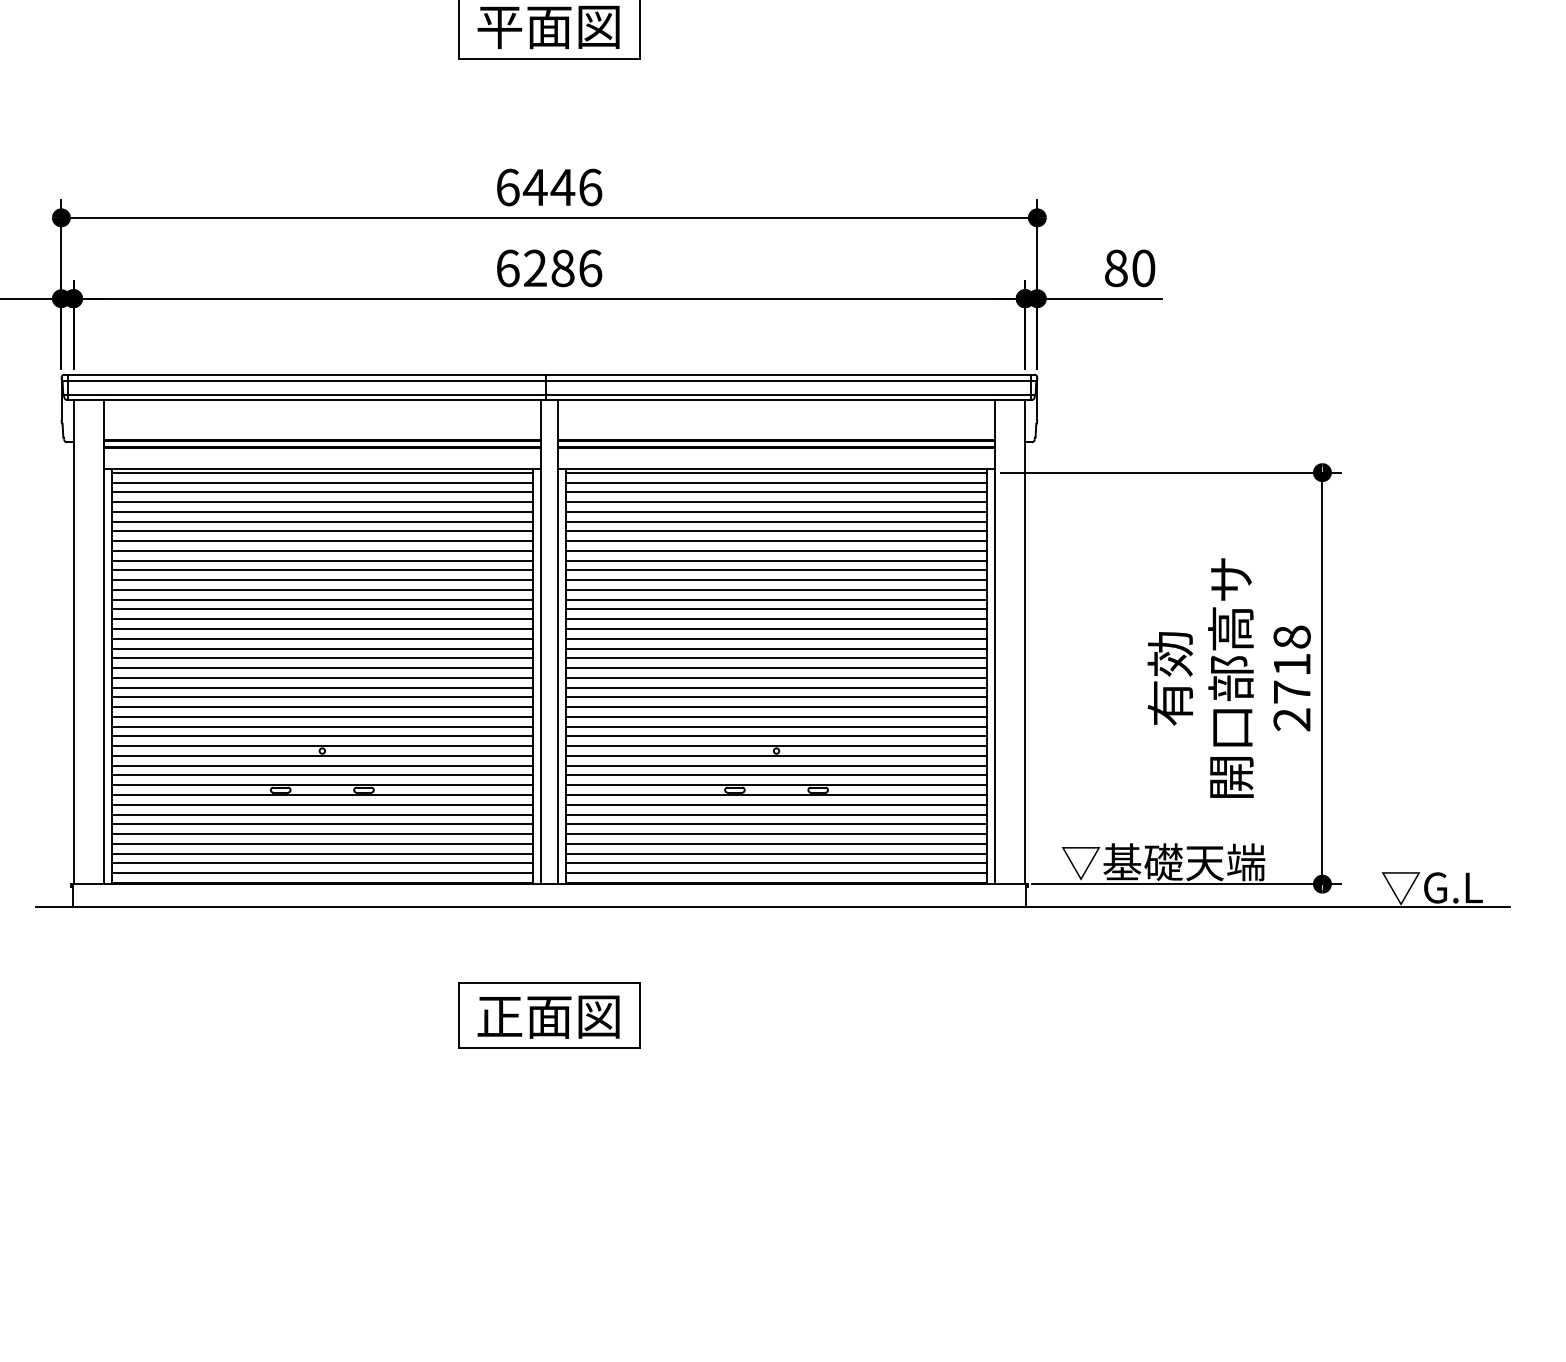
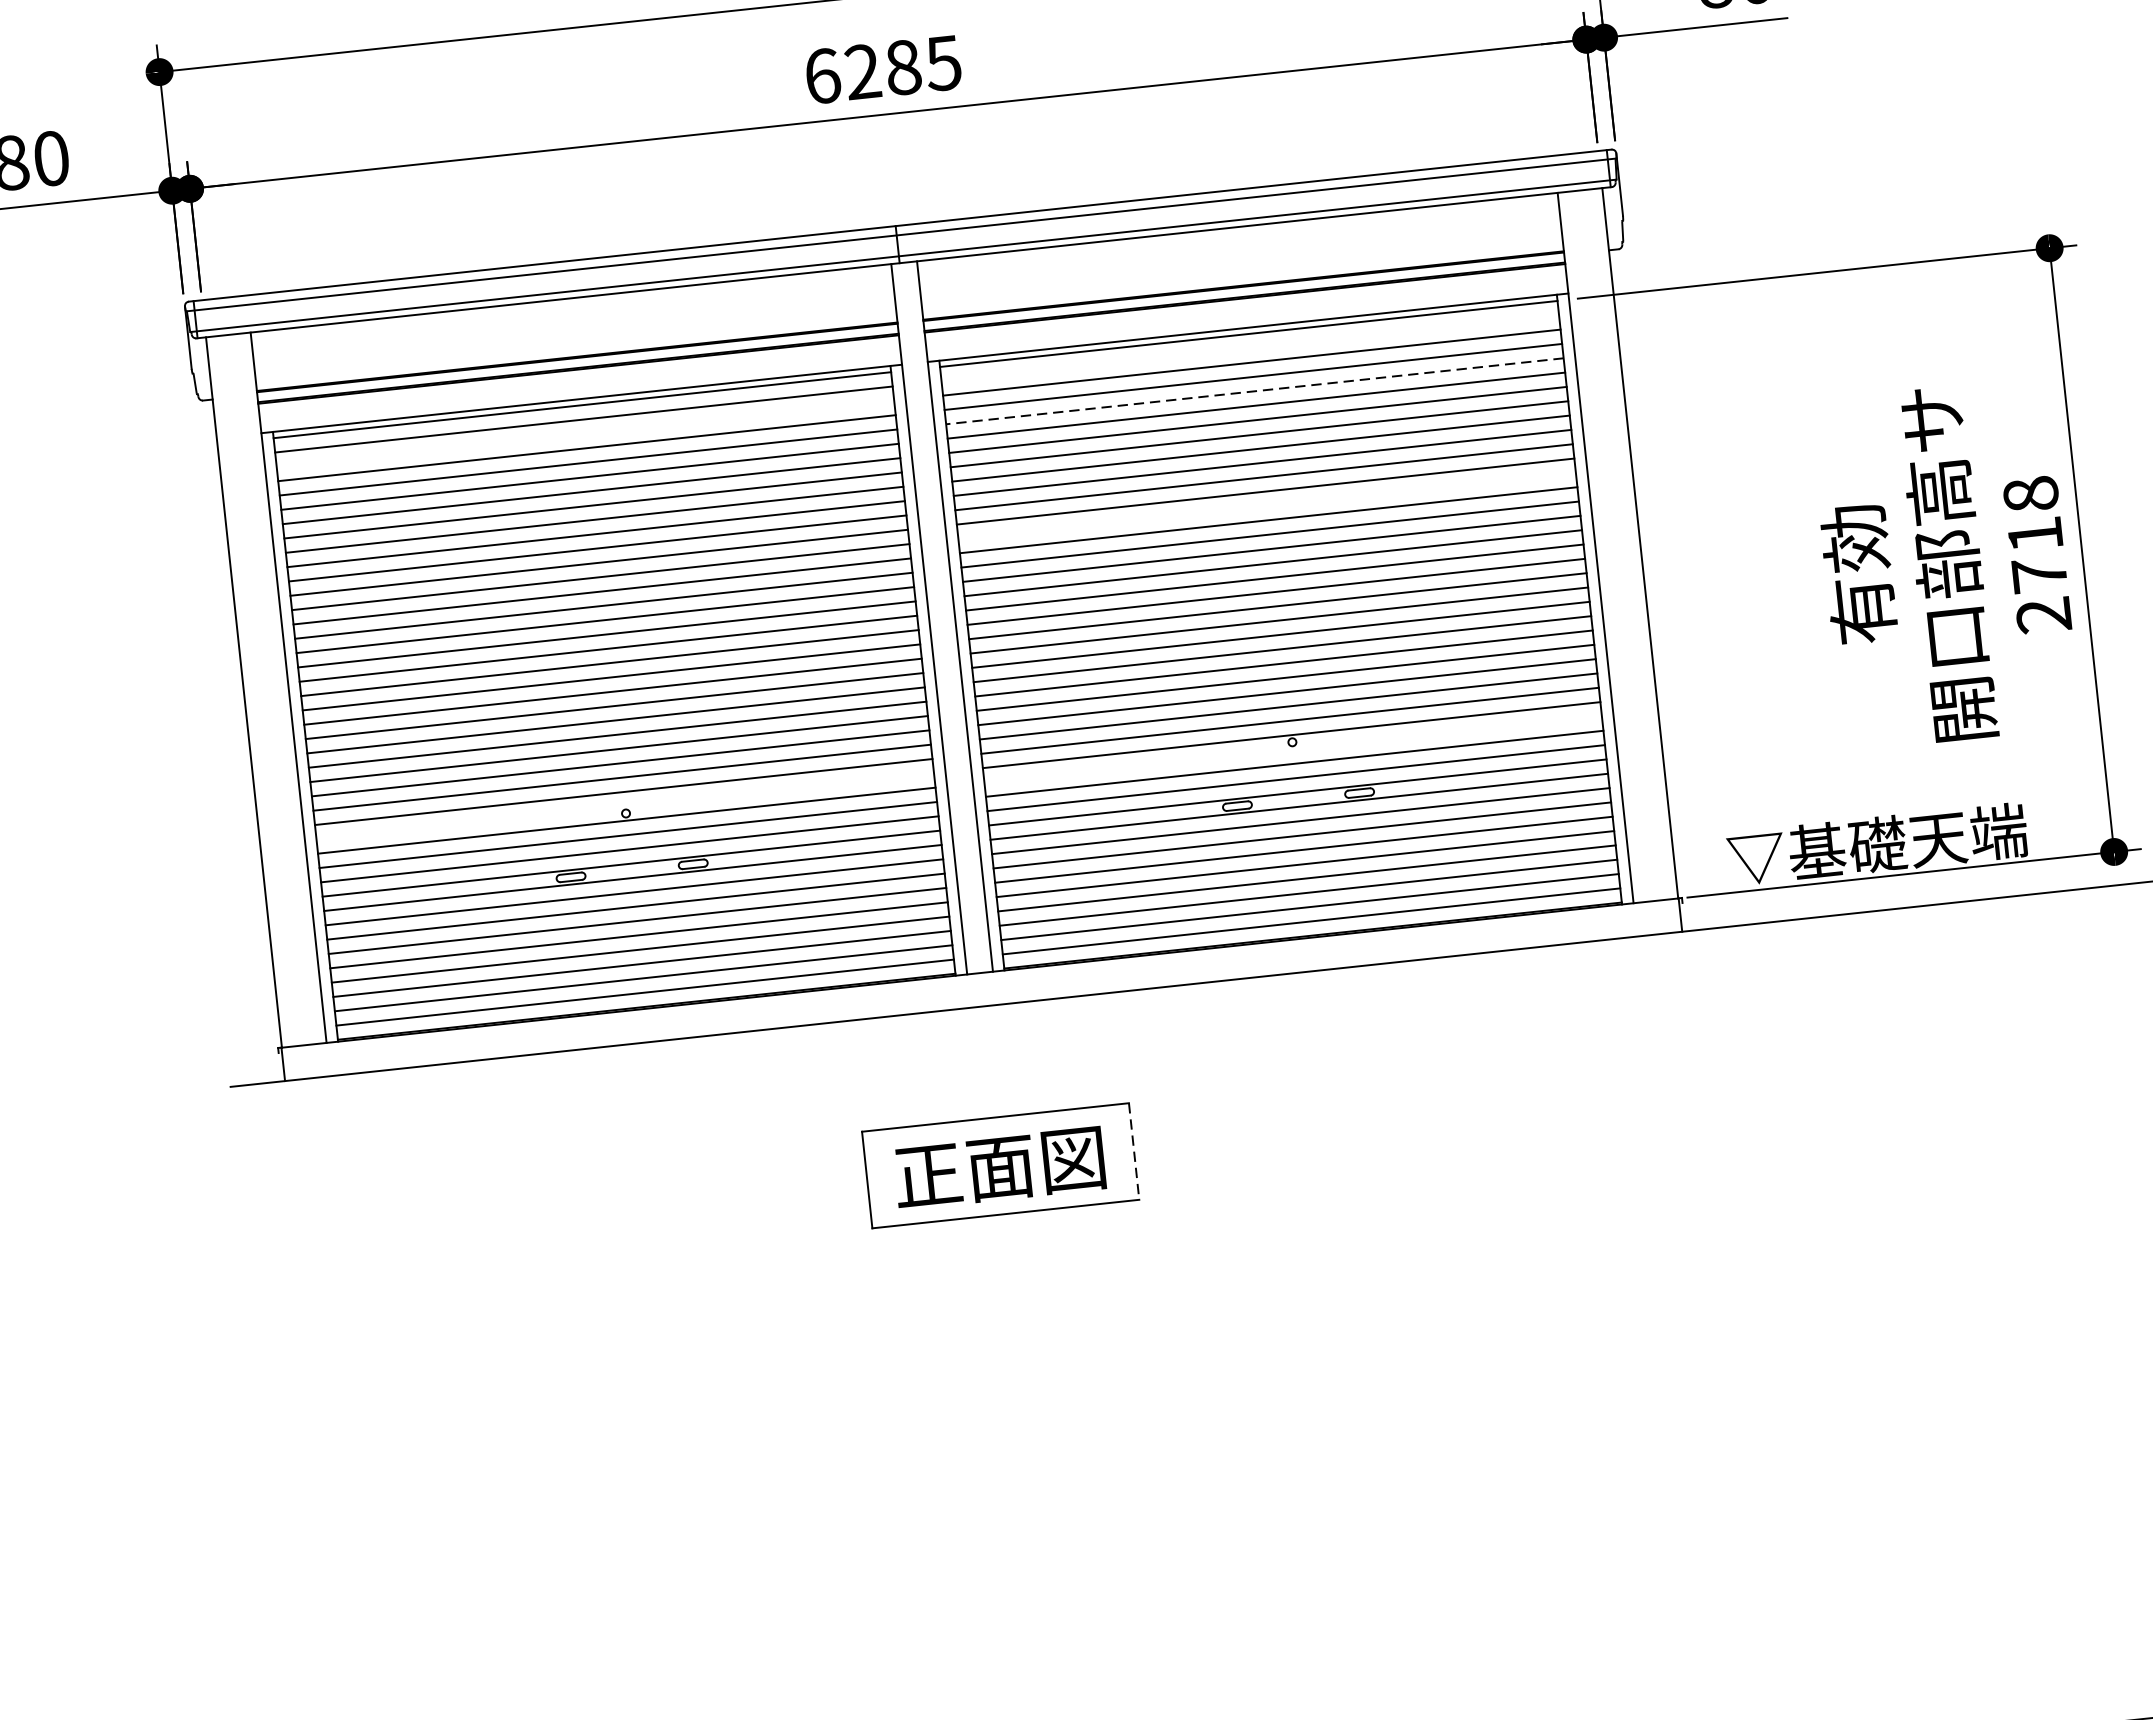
text: (590, 268) -> (943, 63), 6286 -> 6285
line: (776, 482) -> (1250, 348), removed
line: (321, 492) -> (584, 434), removed
line: (776, 511) -> (1254, 390), solid -> dashed
line: (776, 589) -> (1267, 505), removed
line: (321, 746) -> (624, 806), removed
line: (776, 755) -> (1293, 748), removed
line: (640, 1015) -> (1134, 1151), solid -> dashed

